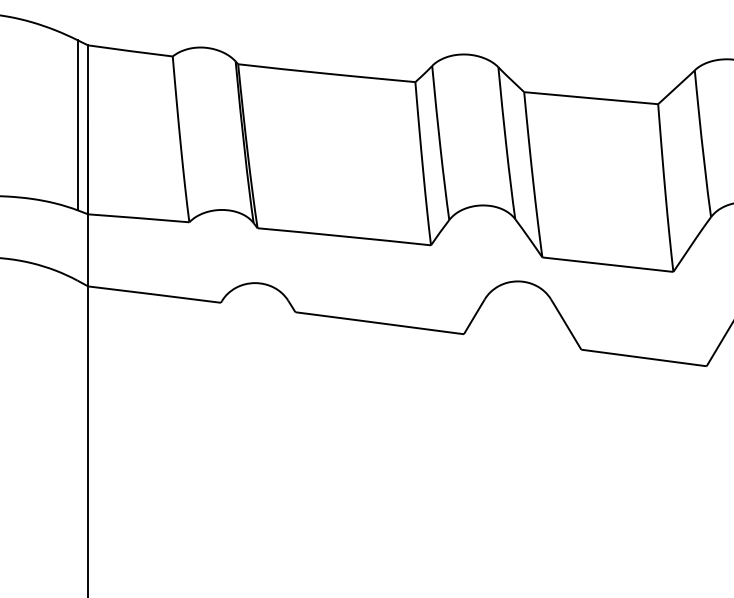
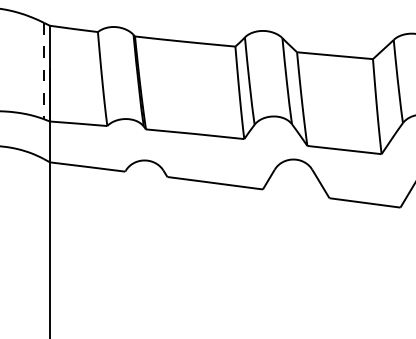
line: (78, 126) -> (44, 71), solid -> dashed

